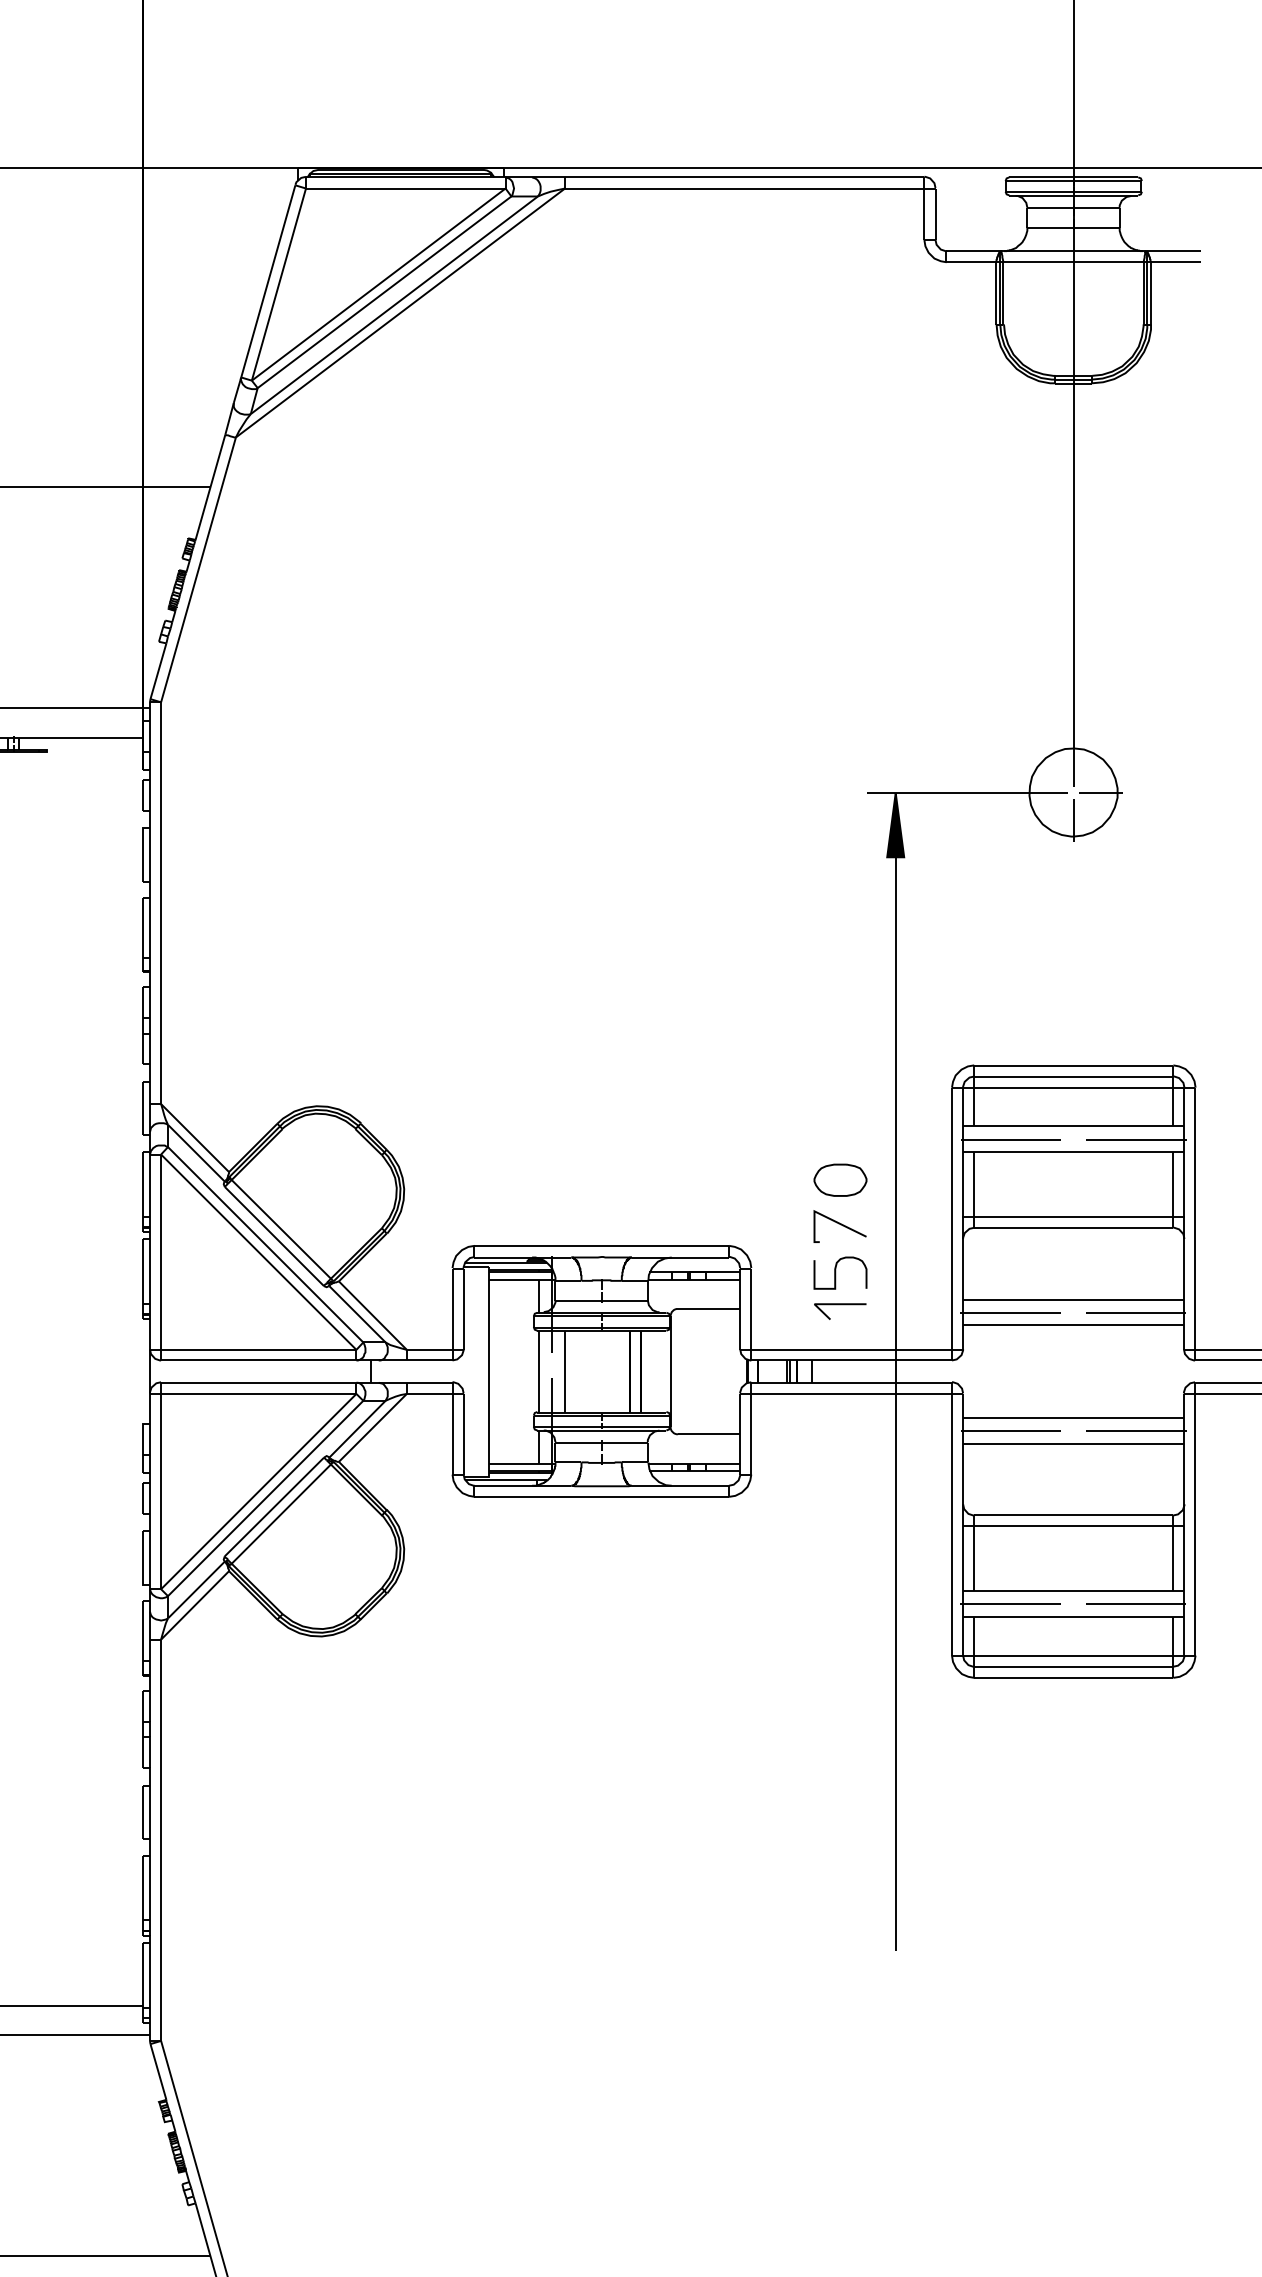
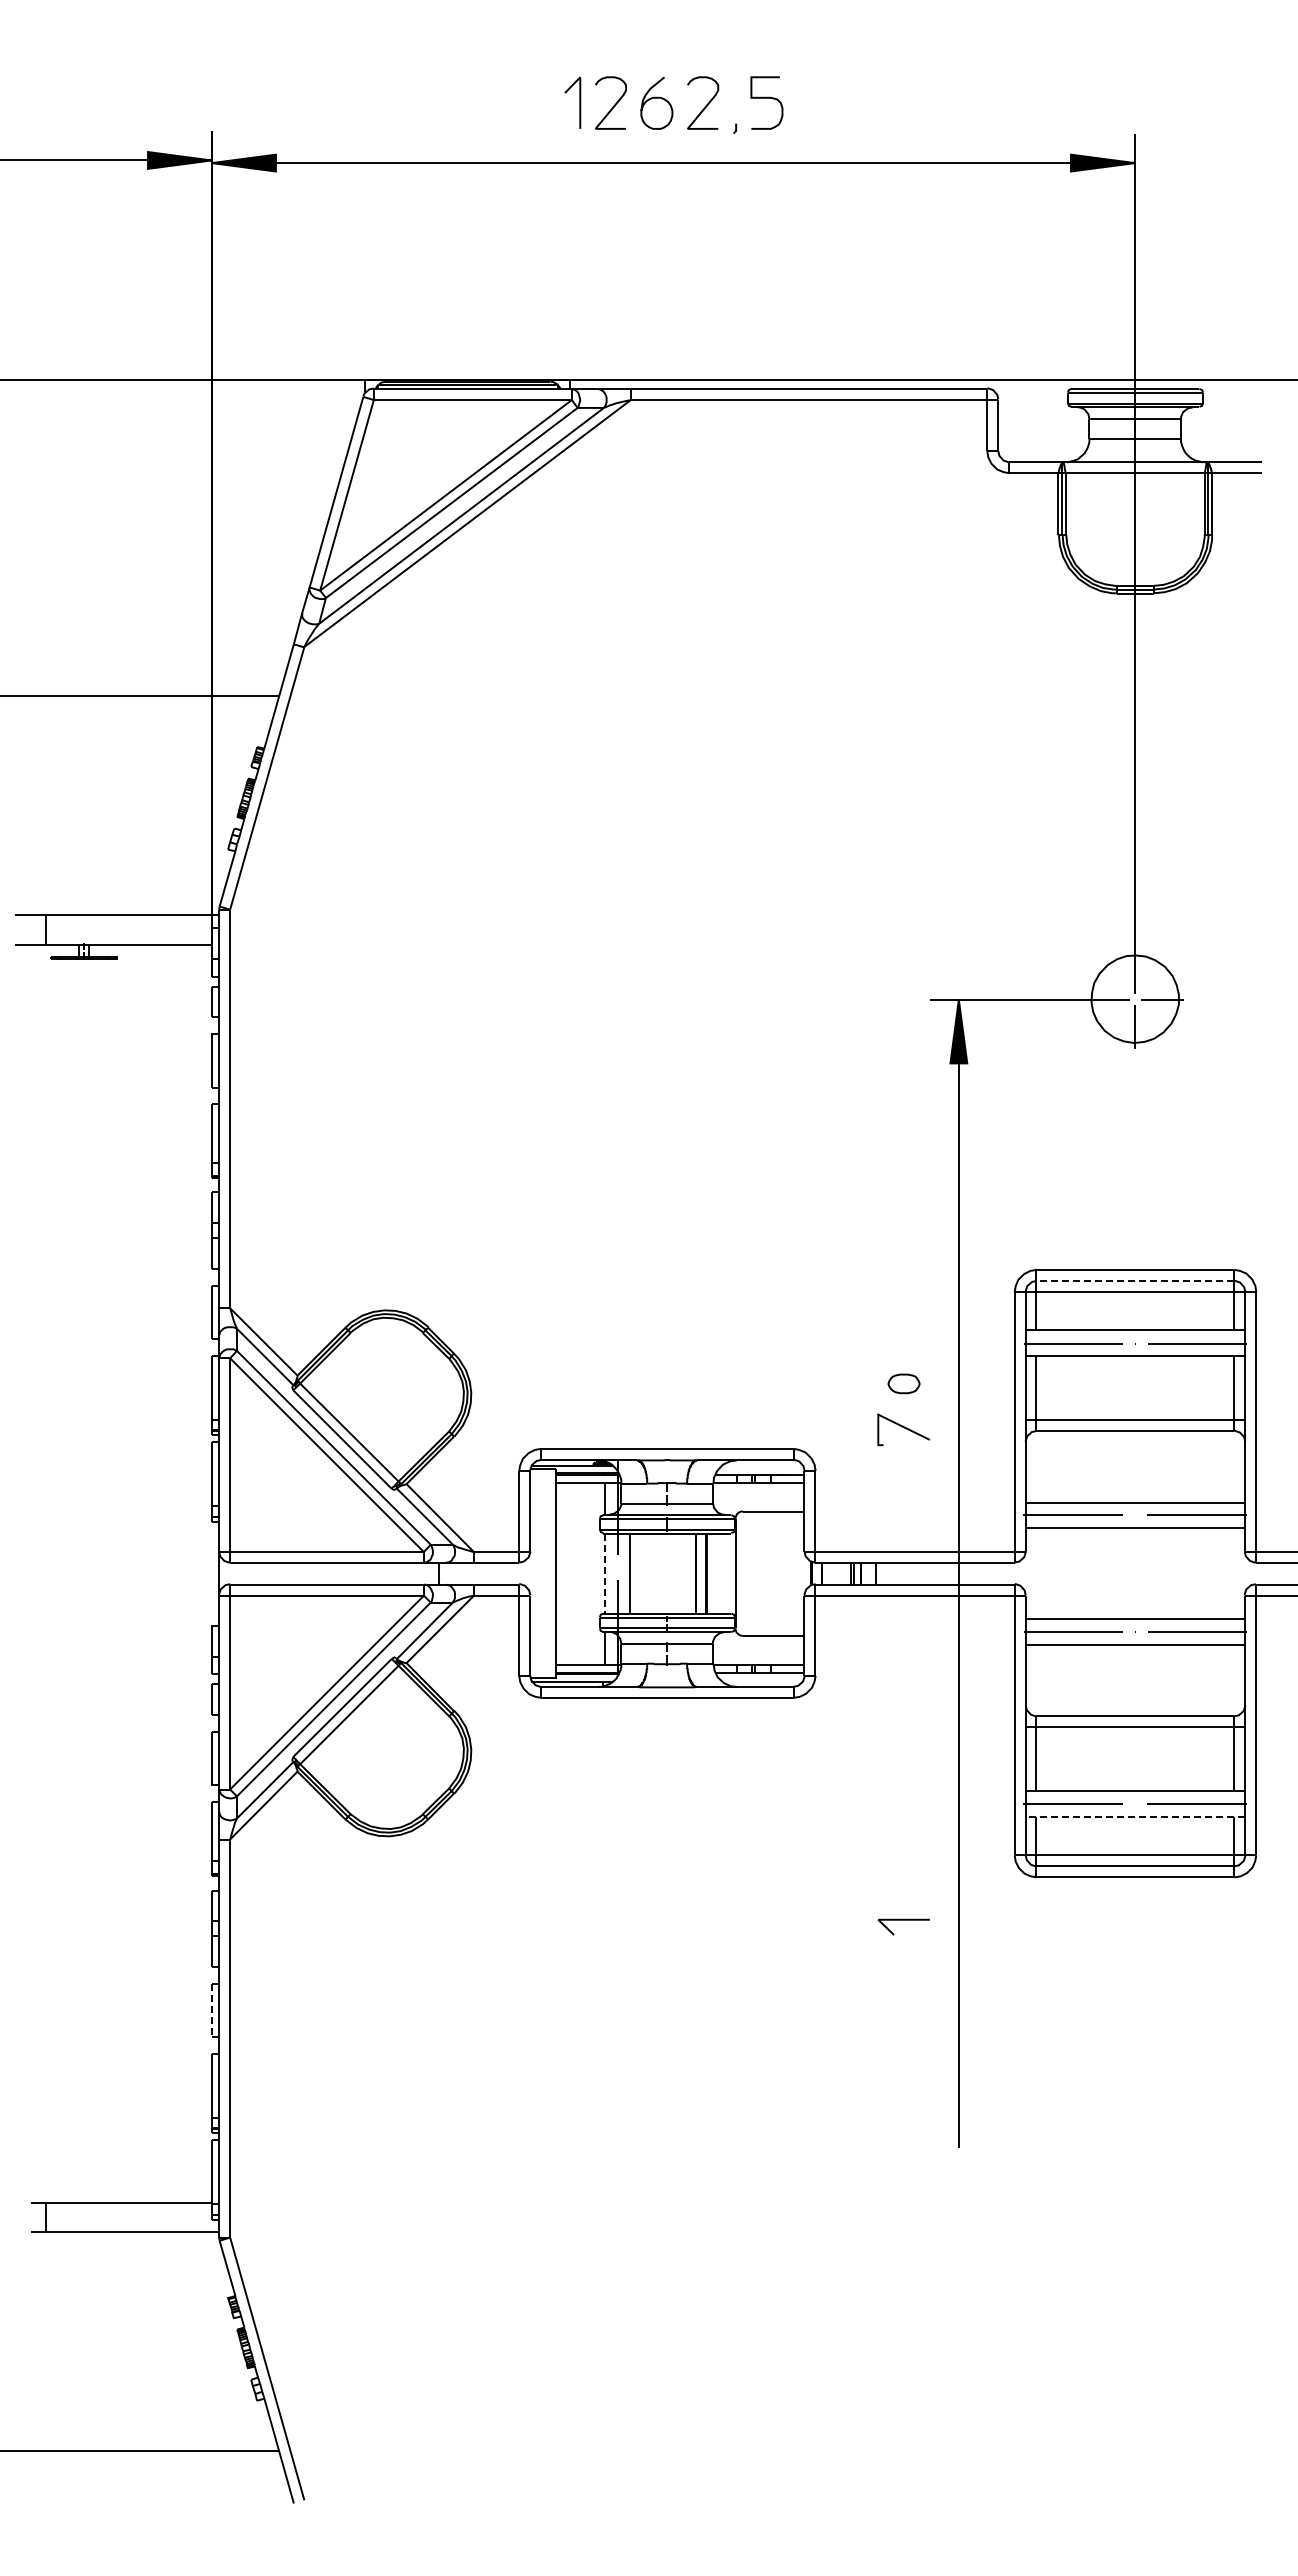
line: (1073, 1077) -> (1135, 1281), solid -> dashed
part: (839, 1179) -> (903, 1383), size x0.6
curve: (835, 1272) -> (899, 1475), removed
line: (839, 1304) -> (903, 1920), moved
line: (539, 1372) -> (605, 1574), solid -> dashed
line: (1073, 1616) -> (1135, 1816), solid -> dashed
line: (142, 1812) -> (211, 2010), solid -> dashed

